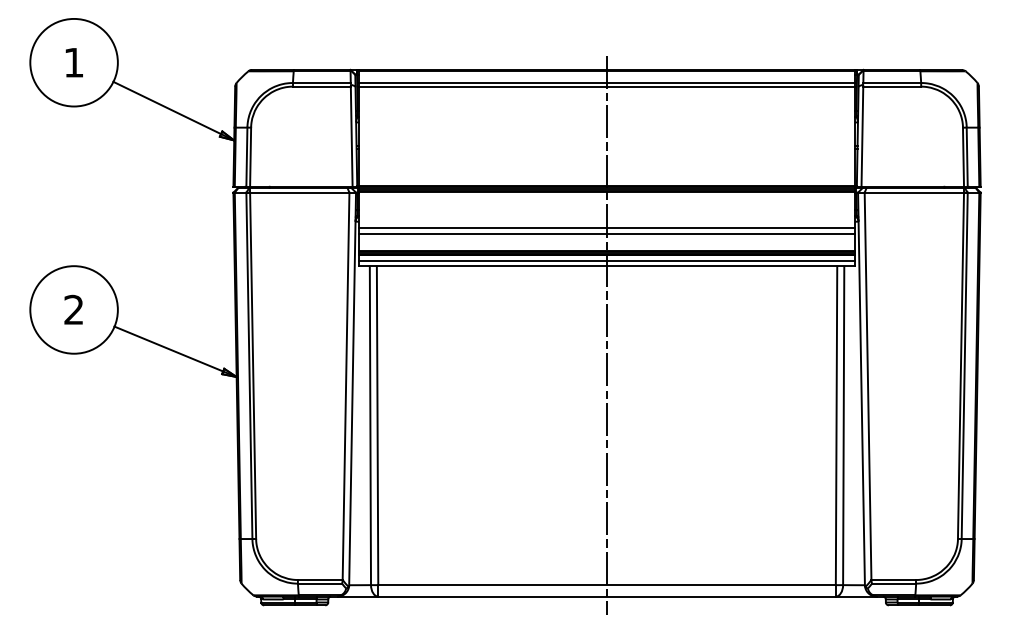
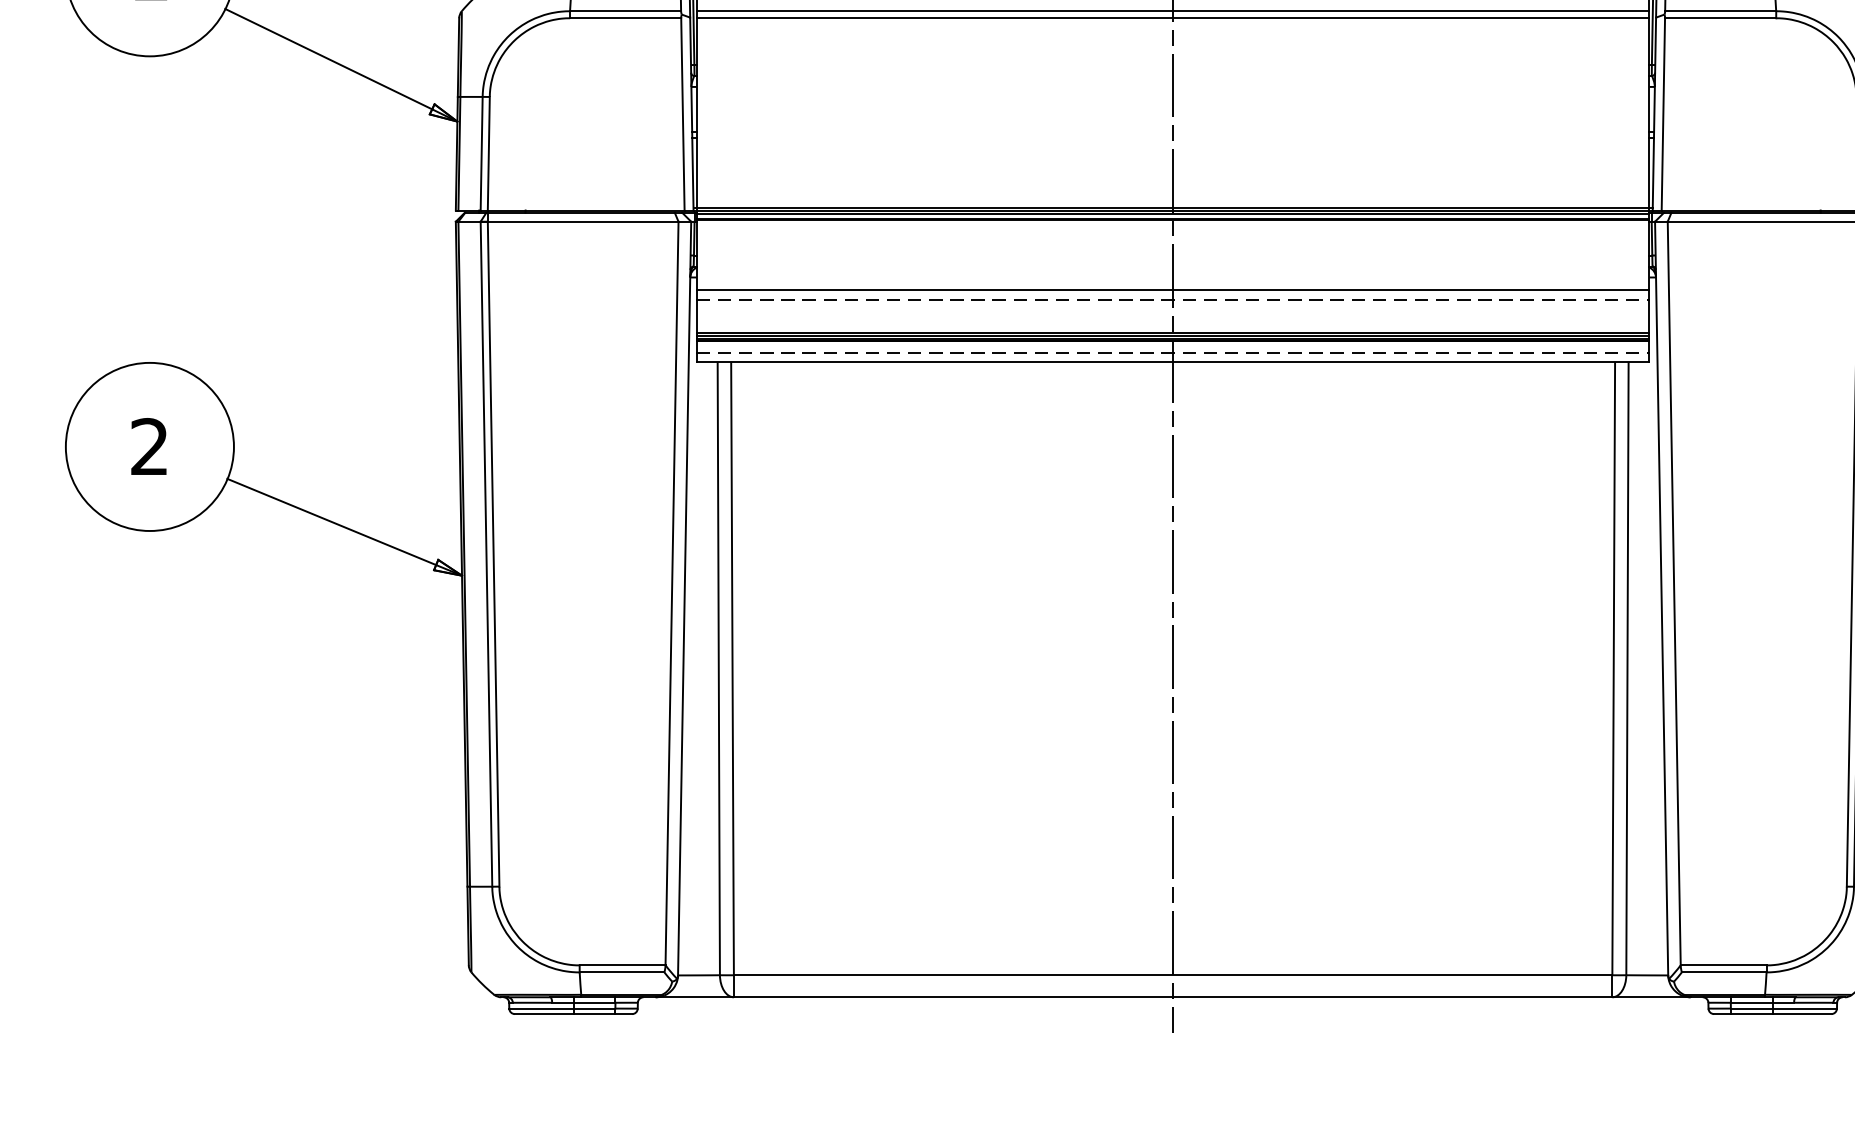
line: (607, 233) -> (1173, 300), solid -> dashed
line: (607, 261) -> (1173, 353), solid -> dashed

